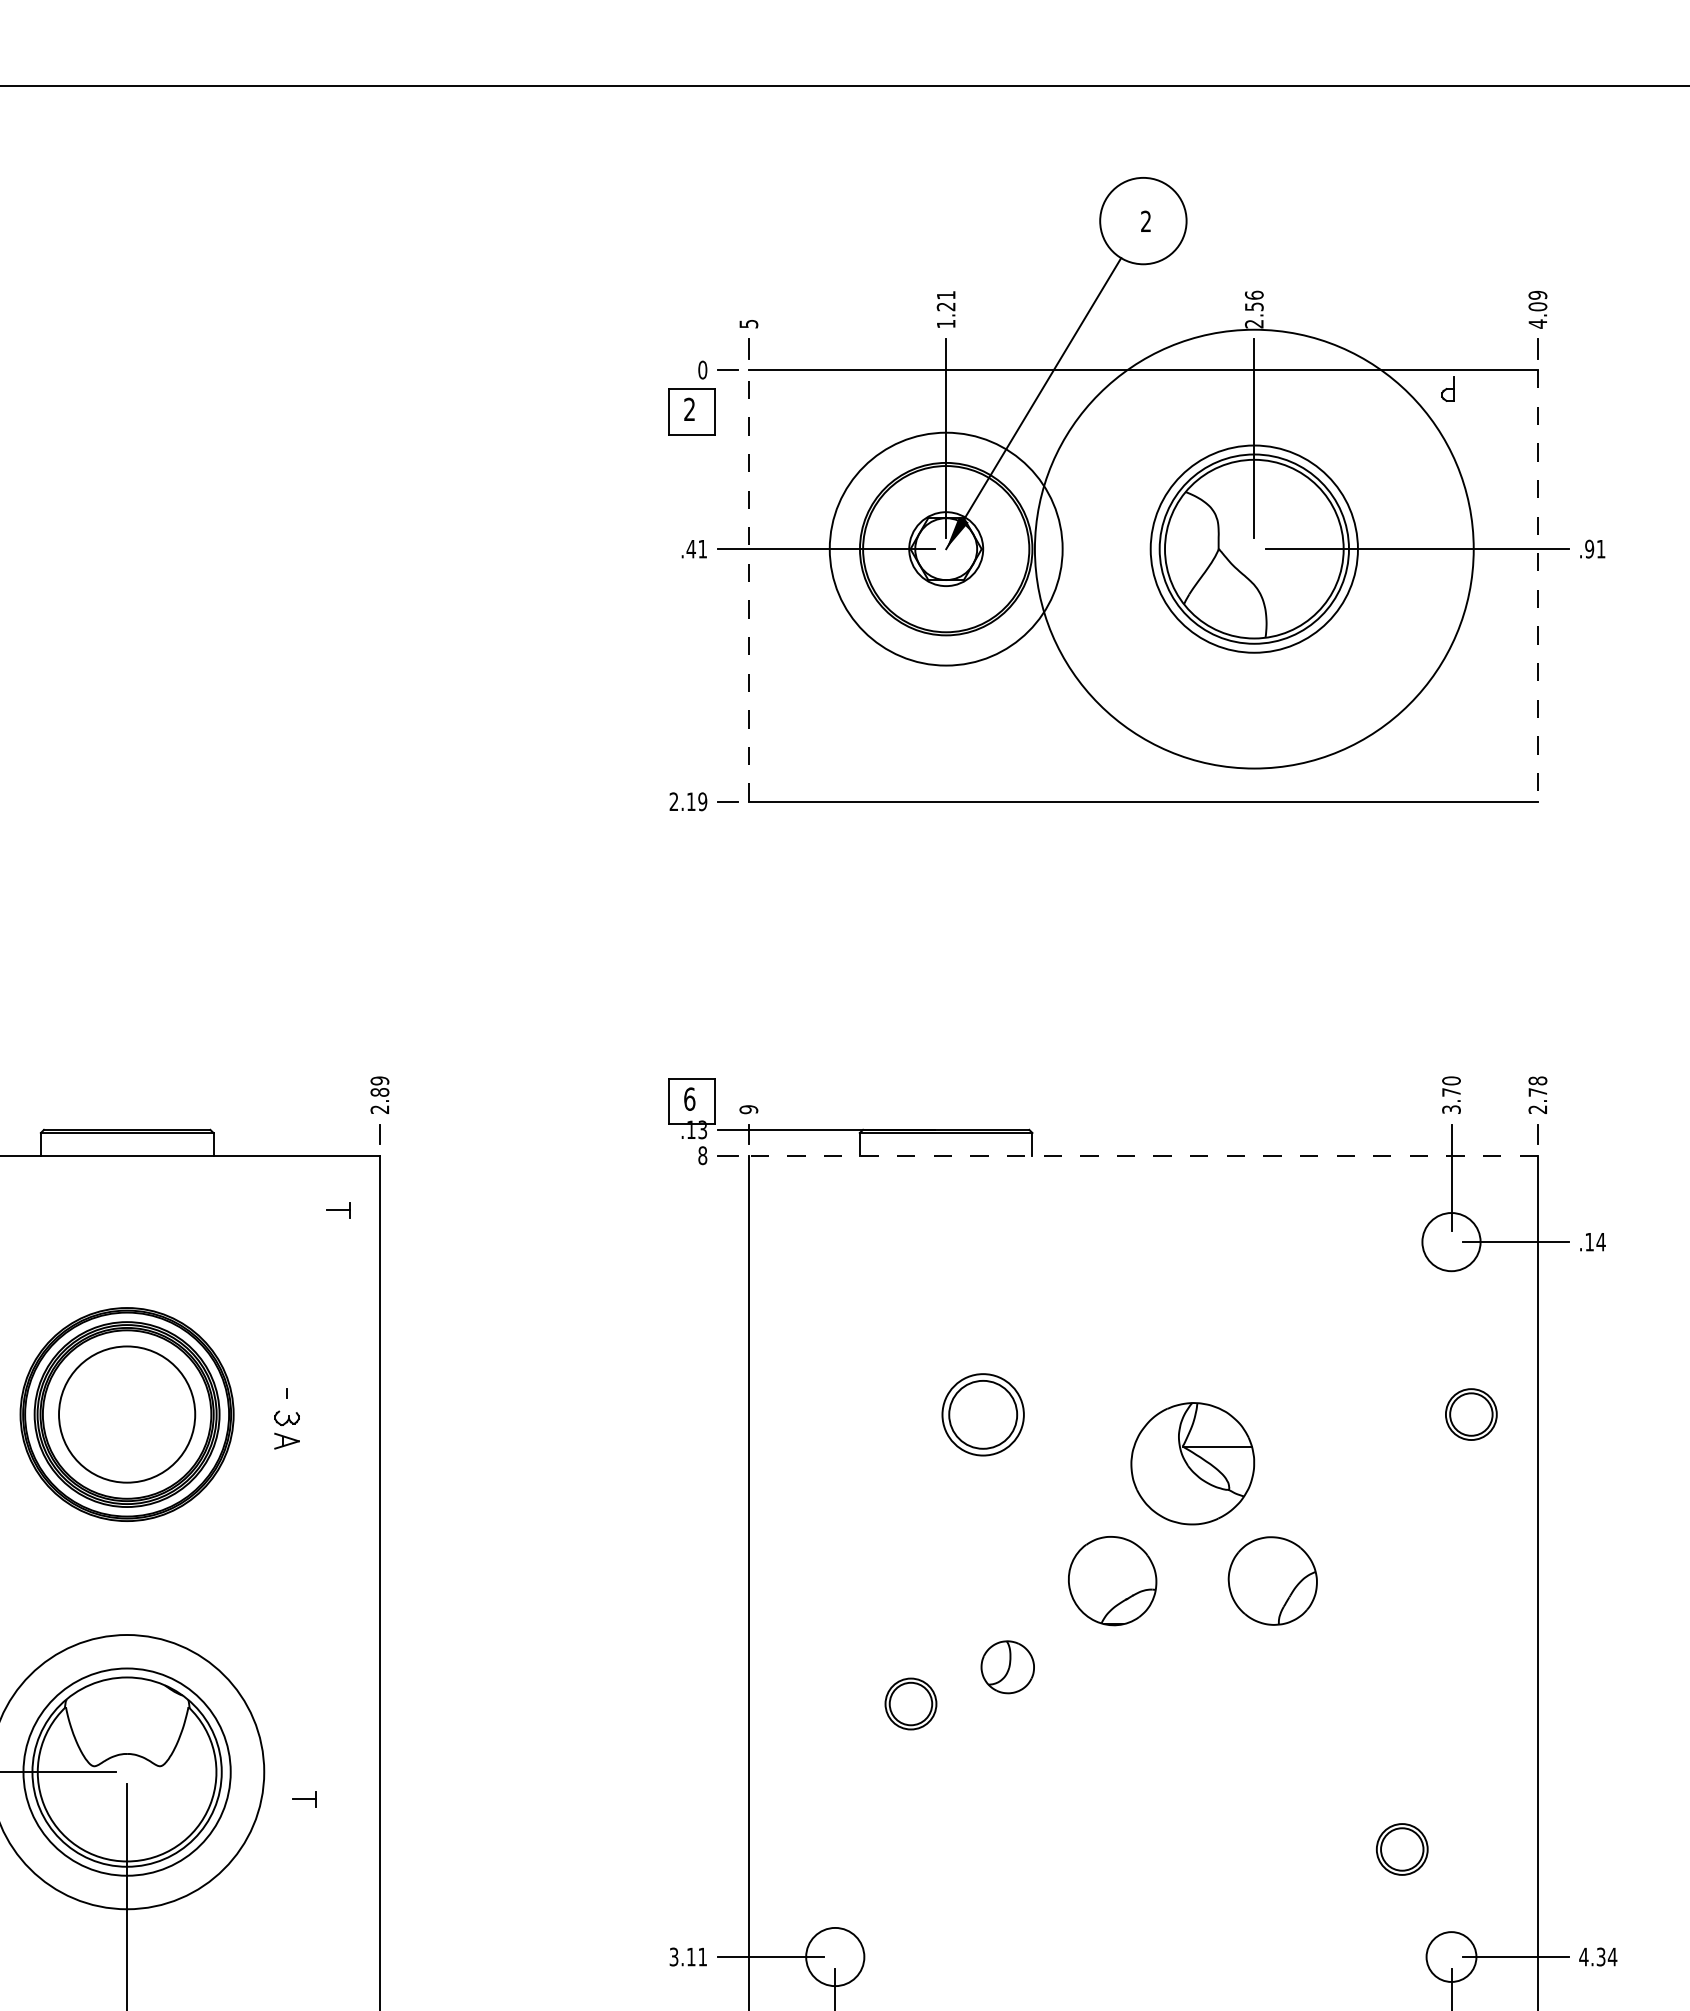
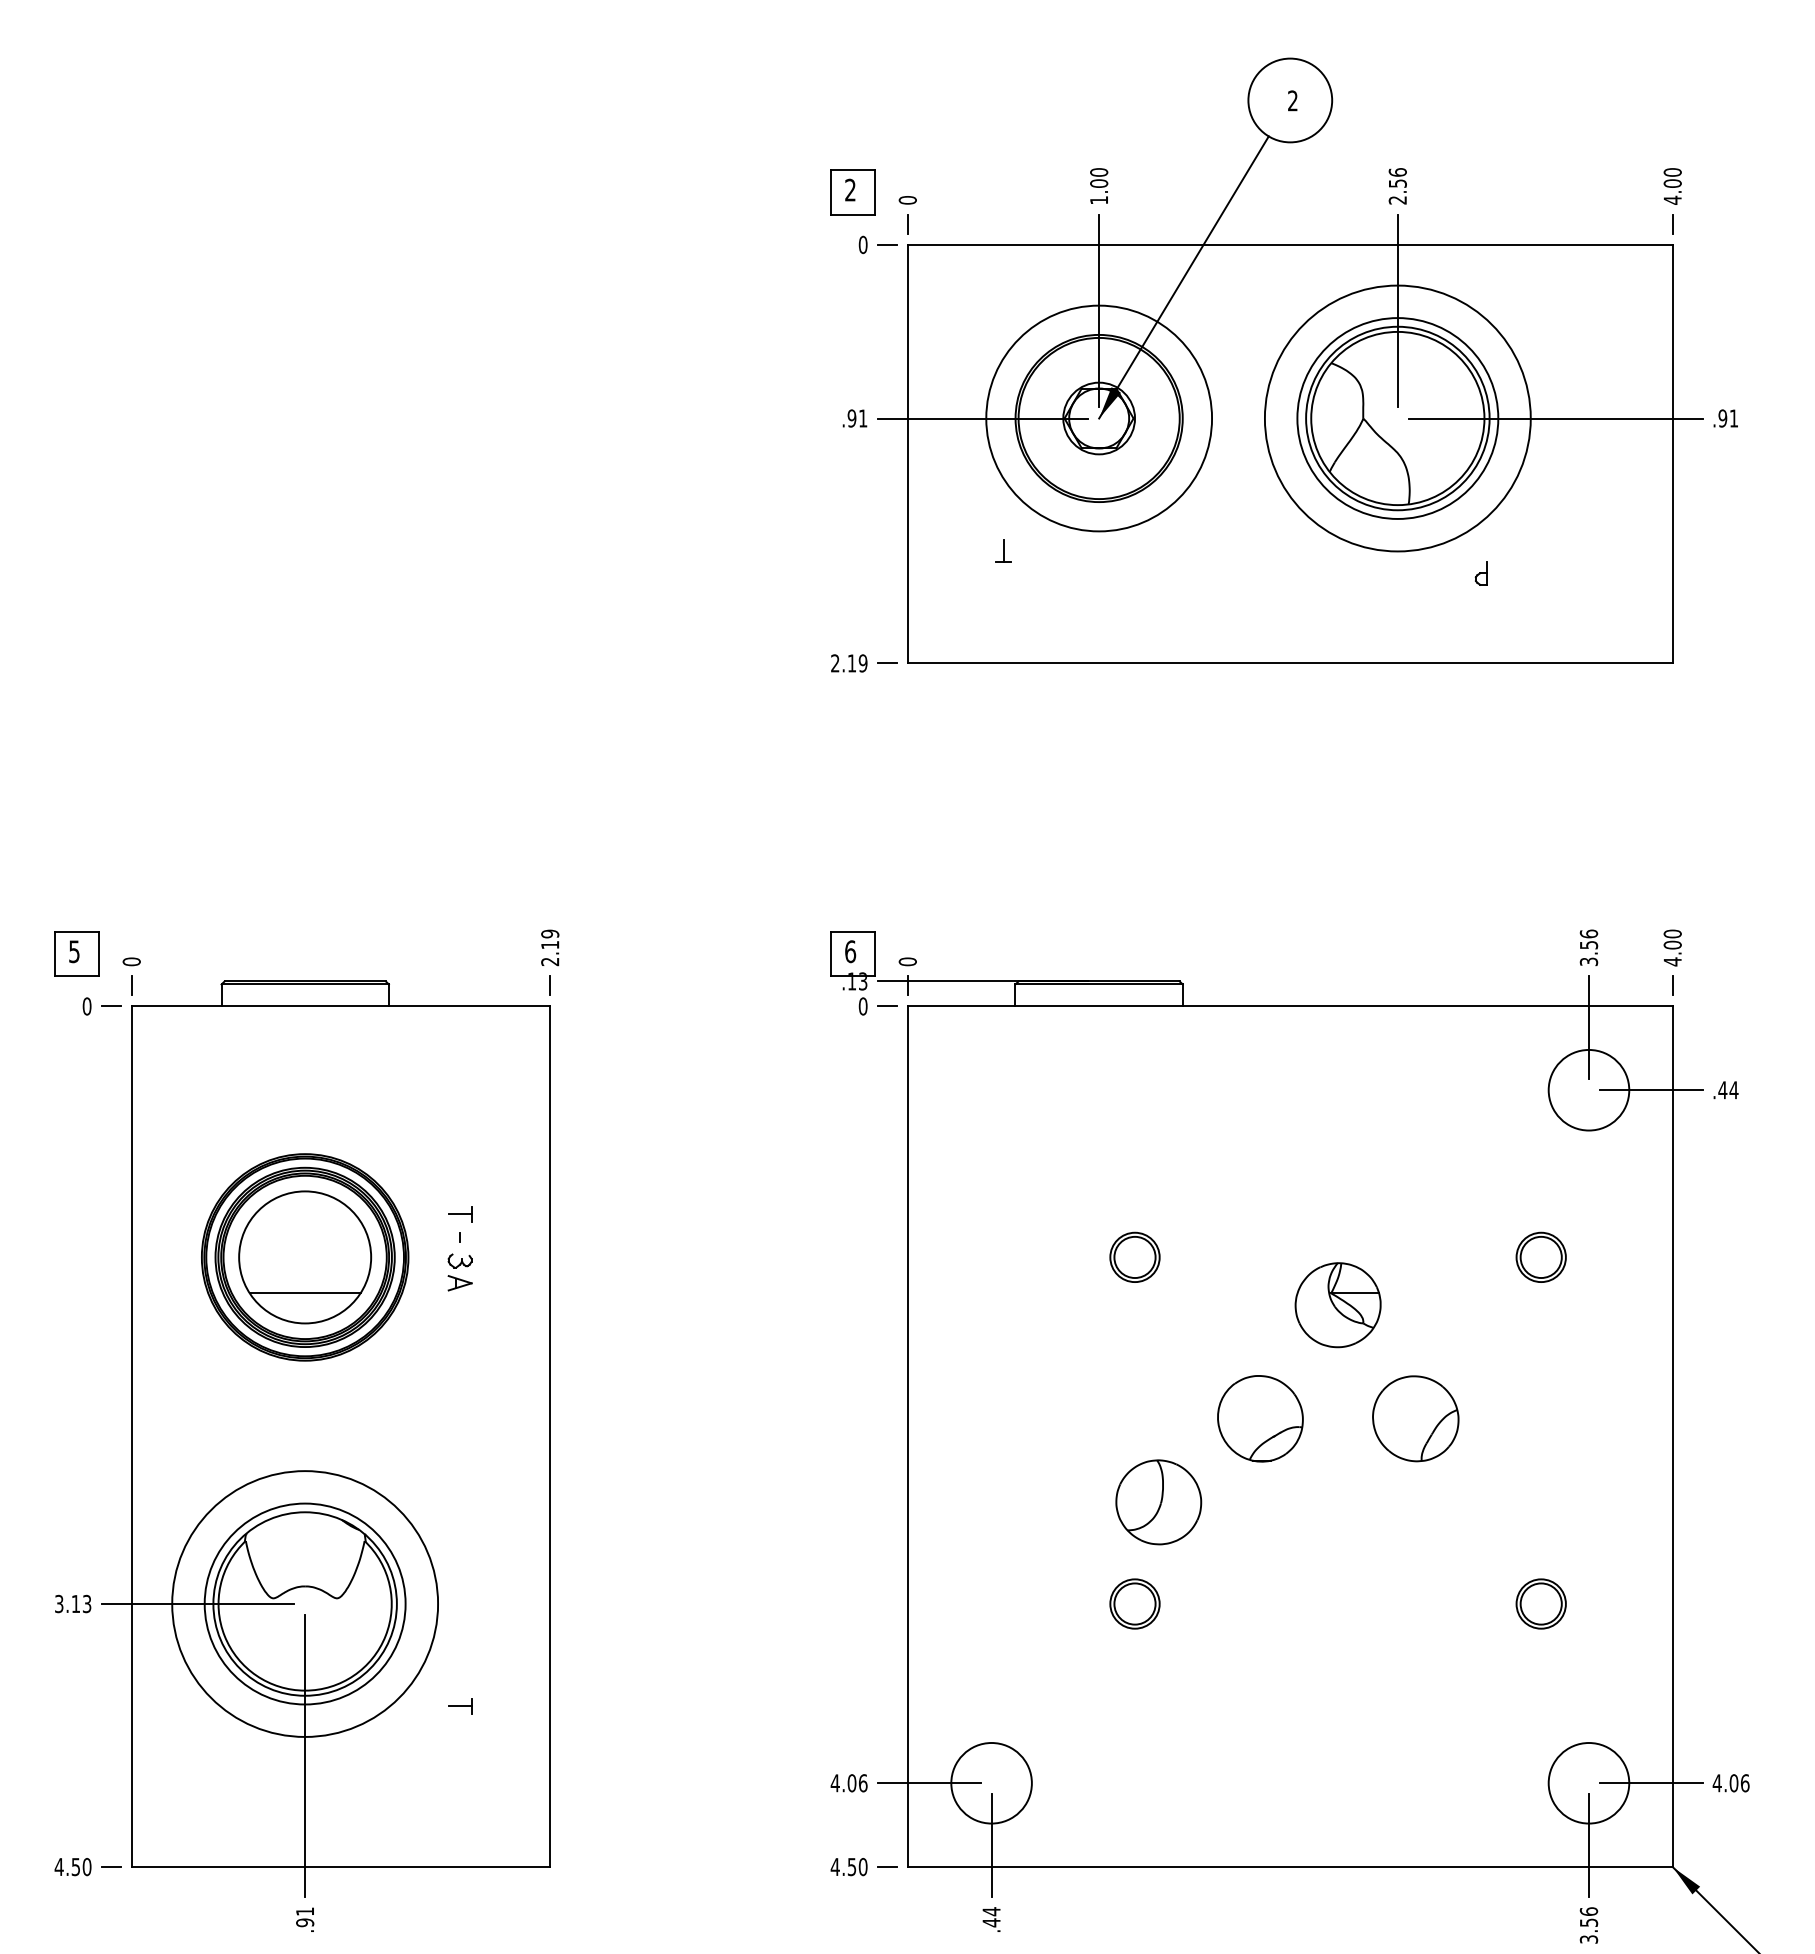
text: (1537, 295) -> (1672, 172), 4.09 -> 4.00
text: (946, 300) -> (1099, 177), 1.21 -> 1.00
text: (748, 324) -> (907, 200), 5 -> 0
part: (1446, 389) -> (1480, 573), moved
part: (691, 411) -> (852, 192), moved
text: (690, 549) -> (851, 418), .41 -> .91
circle: (1253, 549) -> (1397, 418), size x0.62
line: (748, 585) -> (907, 453), dashed -> solid
line: (1537, 586) -> (1672, 454), dashed -> solid
part: (847, 685) -> (1003, 550), added
text: (1451, 1086) -> (1588, 939), 3.70 -> 3.56
text: (380, 1091) -> (550, 944), 2.89 -> 2.19
text: (1537, 1094) -> (1672, 947), 2.78 -> 4.00
text: (748, 1109) -> (907, 961), 9 -> 0
text: (702, 1155) -> (862, 1006), 8 -> 0
line: (1142, 1155) -> (1289, 1006), dashed -> solid
part: (338, 1210) -> (460, 1214), moved
circle: (1451, 1241) -> (1588, 1089), size x1.43
text: (1589, 1242) -> (1722, 1090), .14 -> .44
part: (982, 1413) -> (1134, 1256), size x0.62
part: (1470, 1413) -> (1540, 1256), moved
line: (126, 1451) -> (304, 1293), added
part: (1192, 1464) -> (1337, 1305), size x0.71
part: (1007, 1667) -> (1158, 1502), size x1.67
part: (910, 1703) -> (1134, 1603), moved
part: (304, 1799) -> (460, 1706), moved
part: (1401, 1848) -> (1540, 1603), moved
circle: (835, 1956) -> (991, 1782), size x1.43
circle: (1451, 1956) -> (1588, 1782), size x1.67
text: (687, 1957) -> (848, 1783), 3.11 -> 4.06
text: (1606, 1957) -> (1739, 1783), 4.34 -> 4.06

